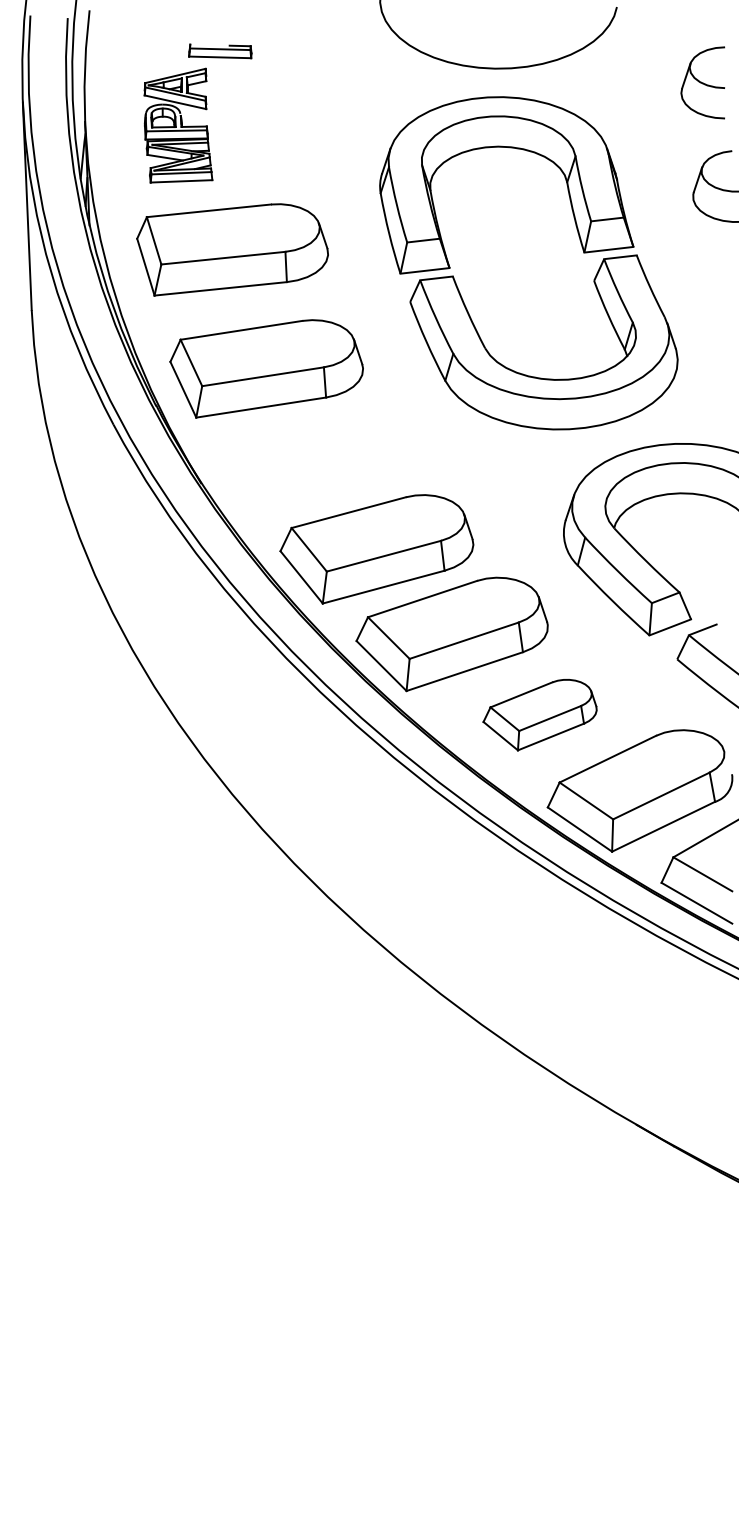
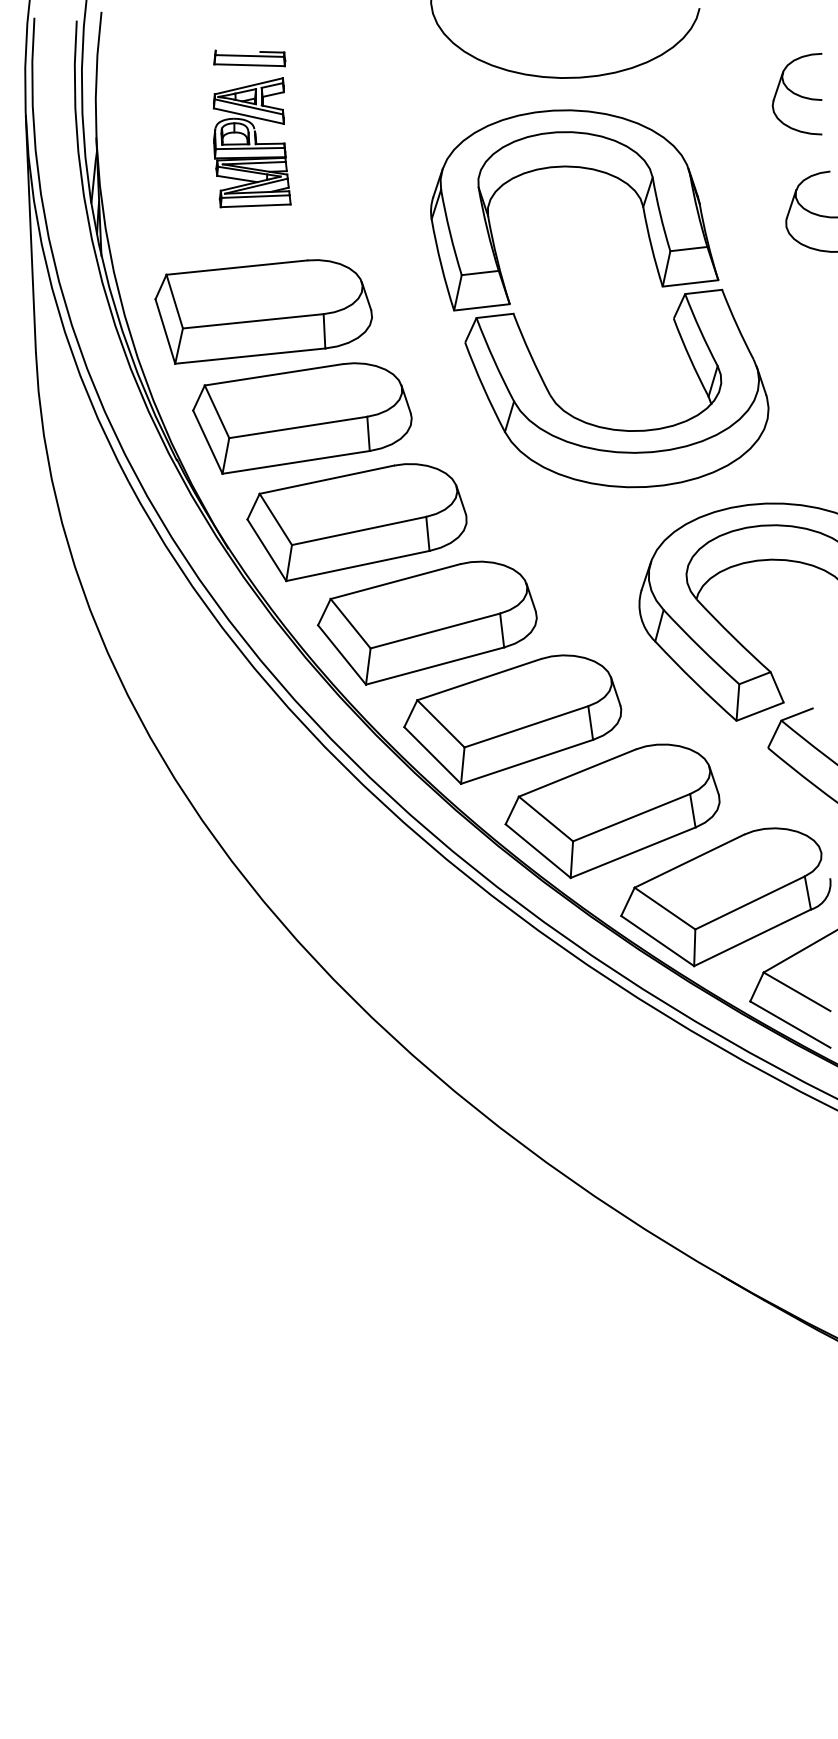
part: (178, 125) -> (252, 142), moved
part: (232, 249) -> (263, 311), moved
part: (314, 460) -> (356, 522), added
part: (539, 714) -> (611, 810), size x1.67

